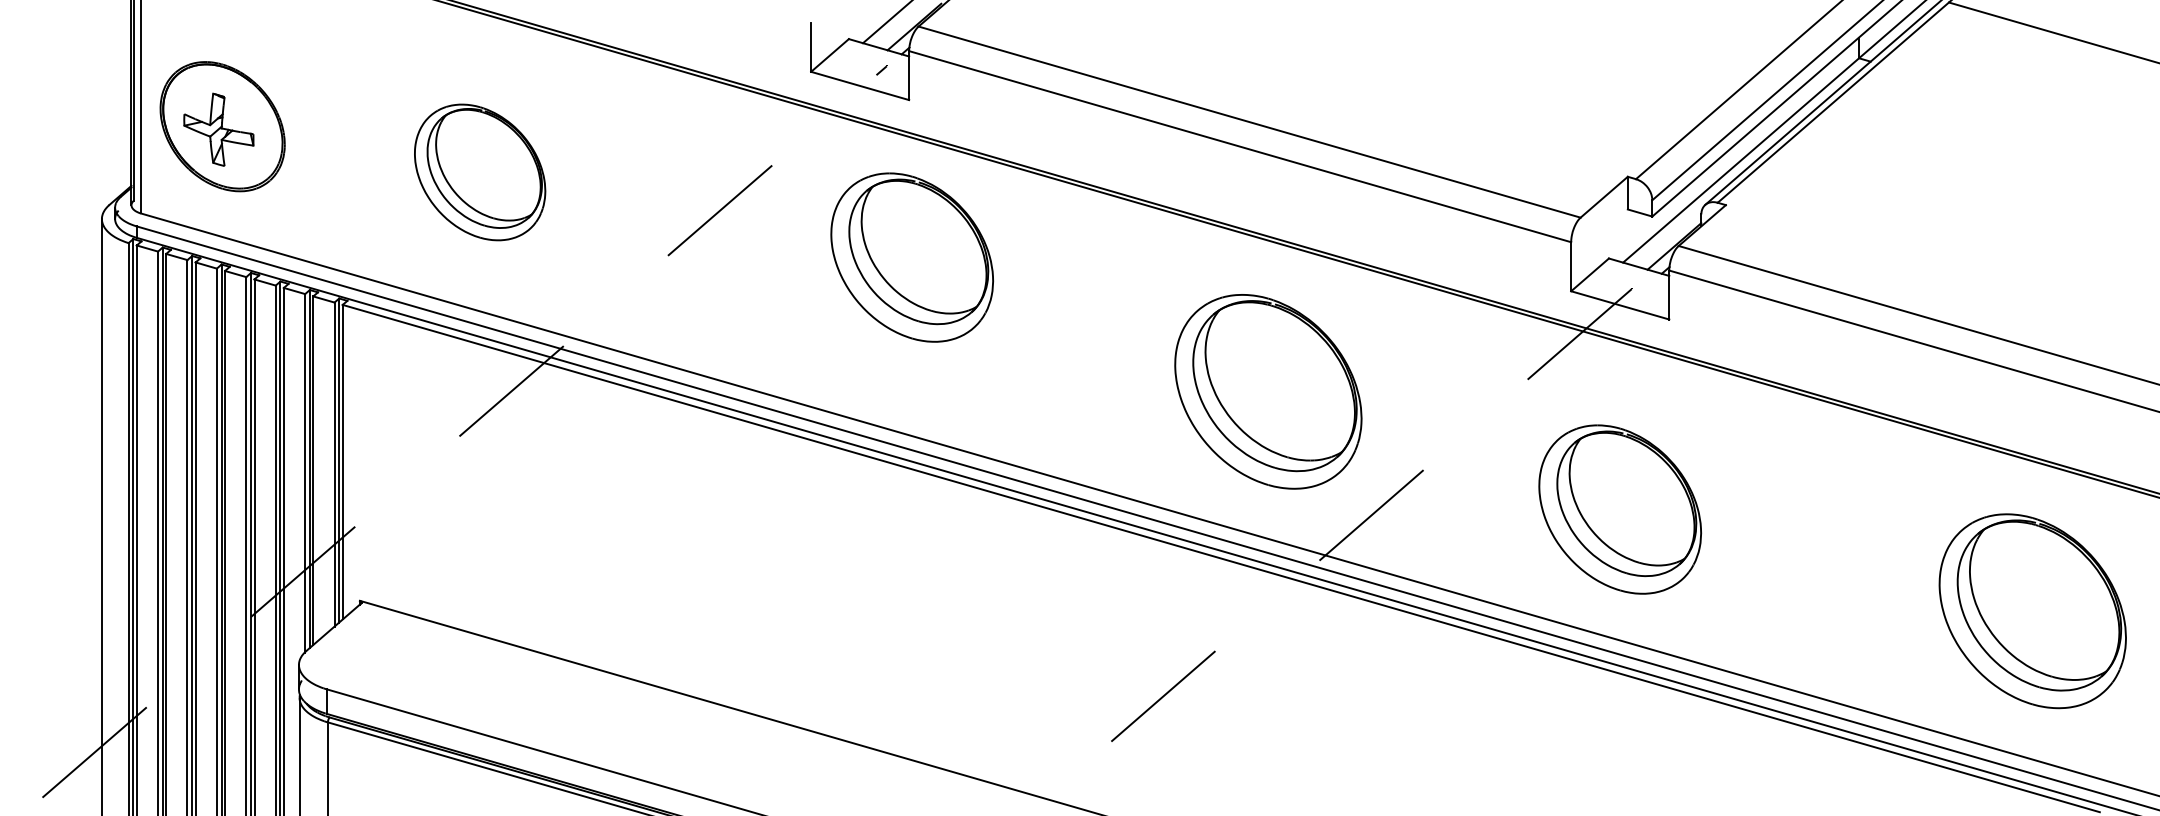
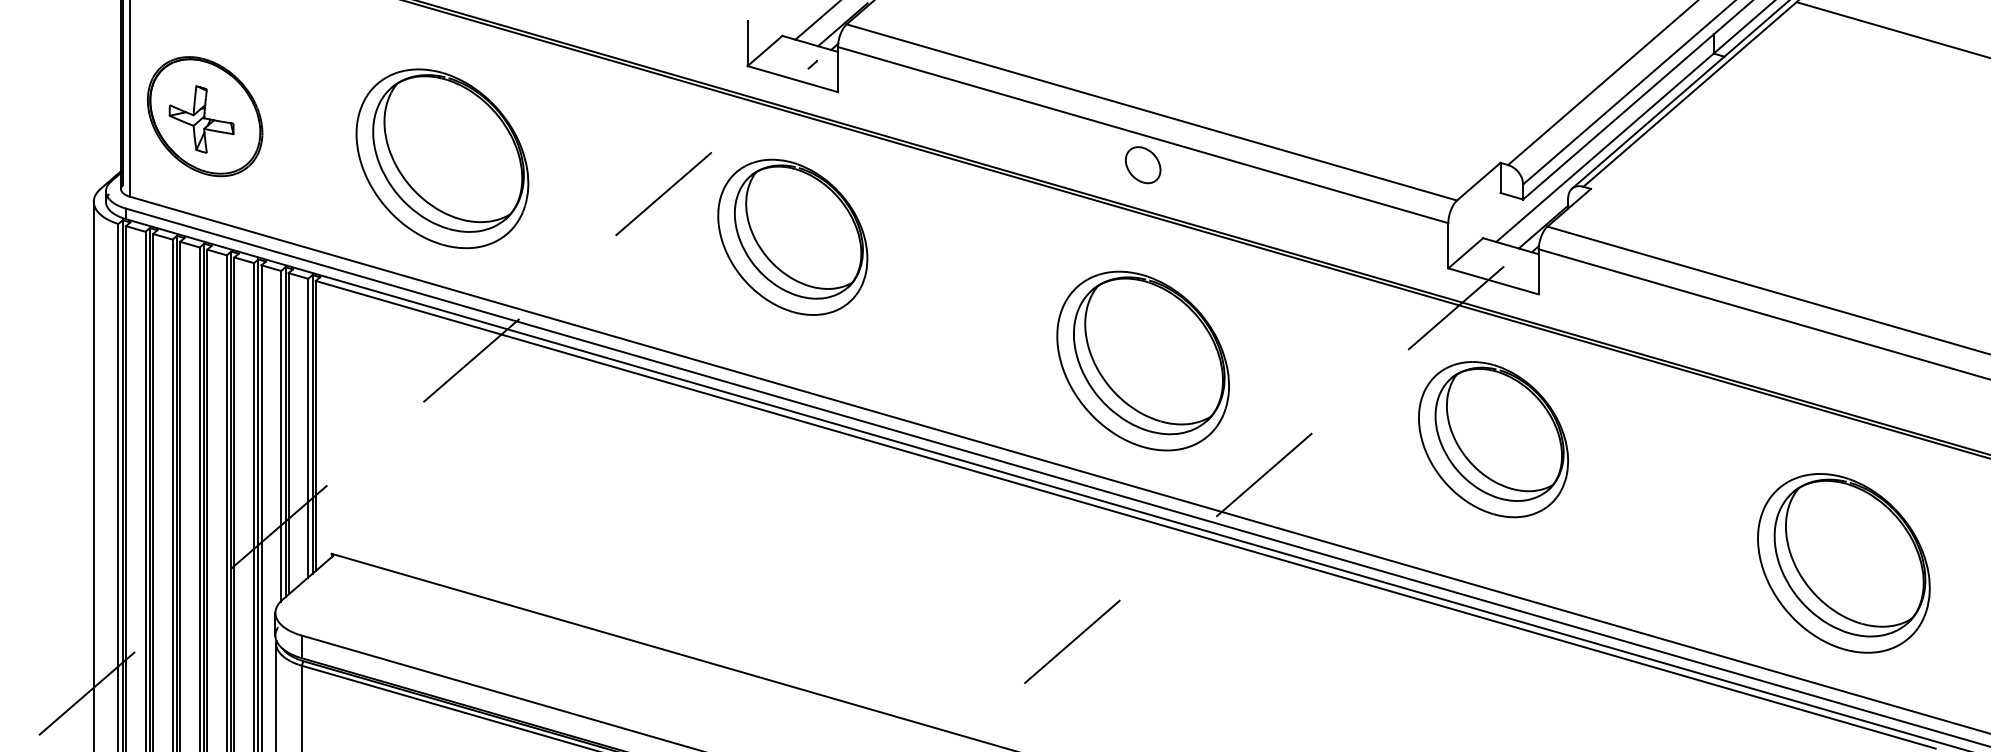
part: (480, 172) -> (442, 158), size x1.43
part: (1239, 179) -> (1142, 165), added
part: (911, 256) -> (792, 236), moved
part: (1267, 391) -> (1142, 360), moved
part: (1620, 509) -> (1493, 439), moved
part: (2032, 611) -> (1843, 563), moved

